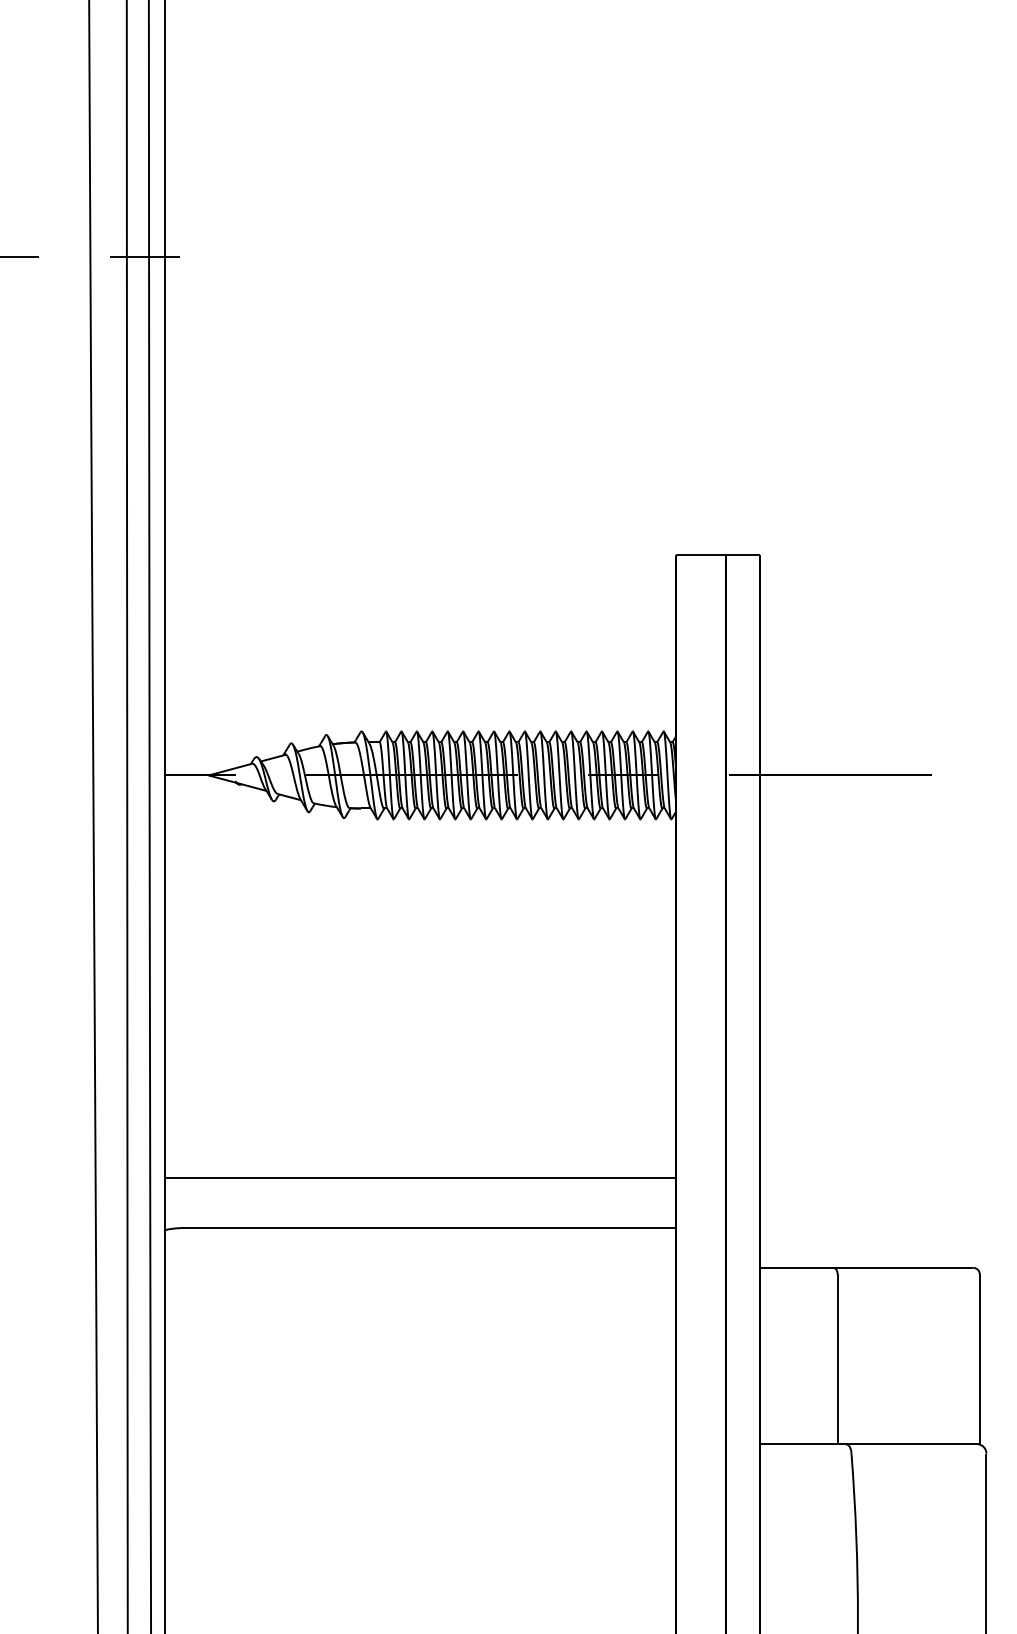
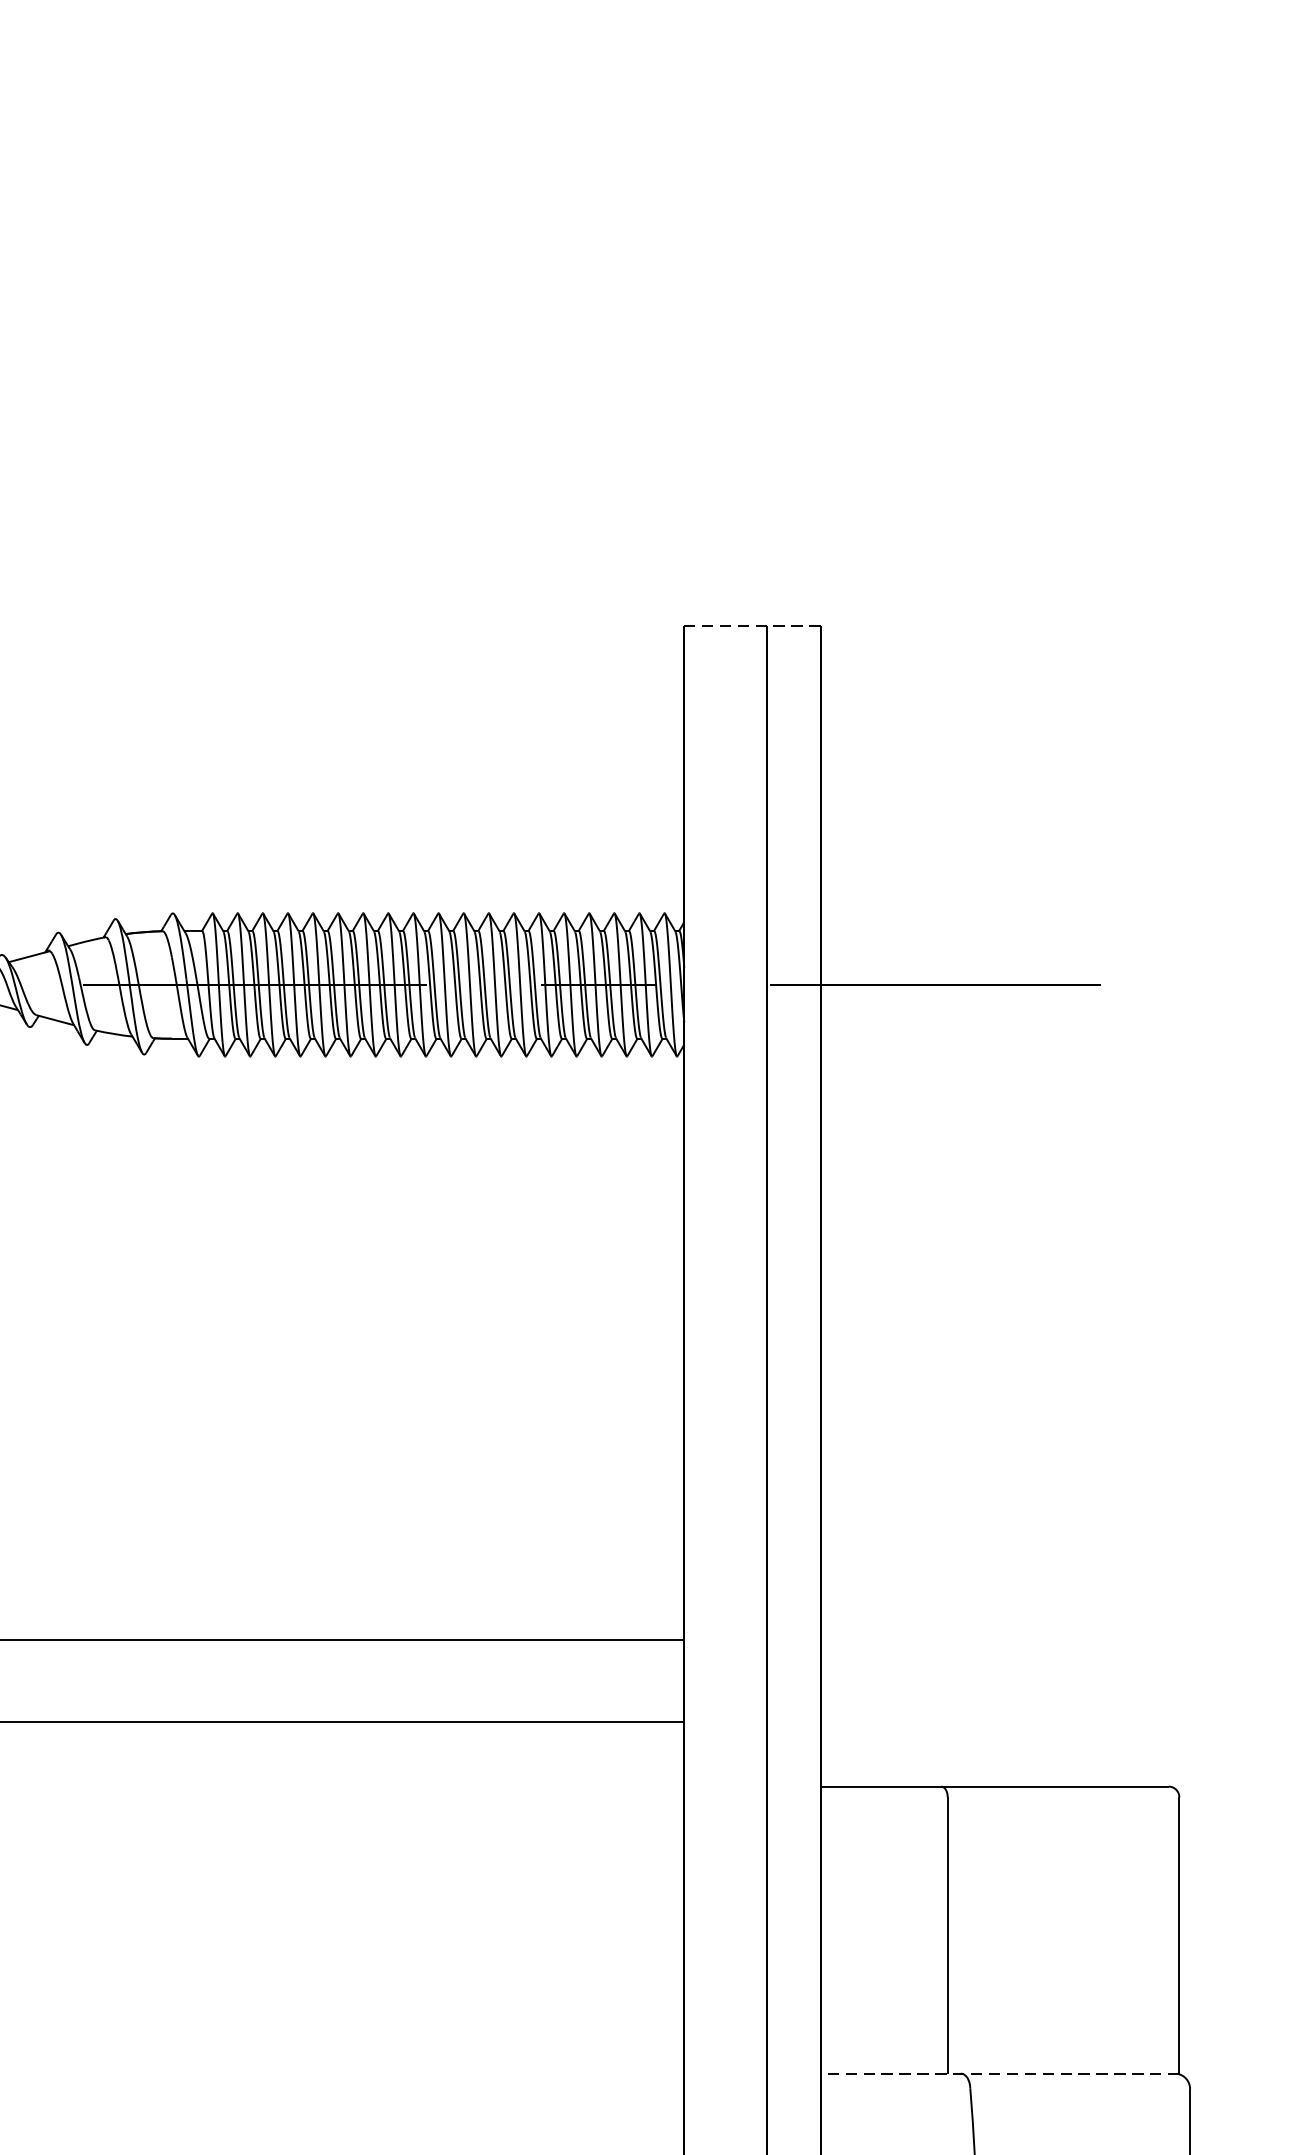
line: (717, 555) -> (752, 626), solid -> dashed
line: (869, 1444) -> (999, 2074), solid -> dashed

